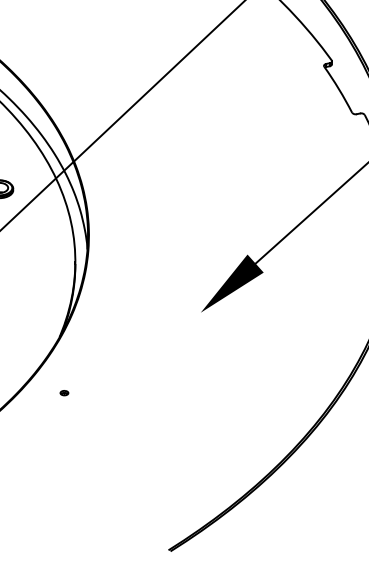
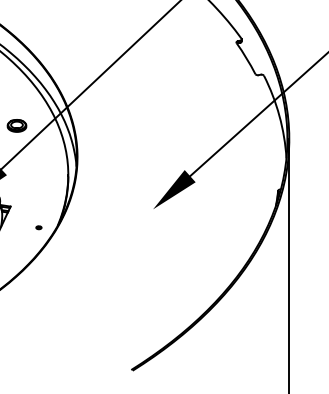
part: (63, 392) -> (38, 227), moved

